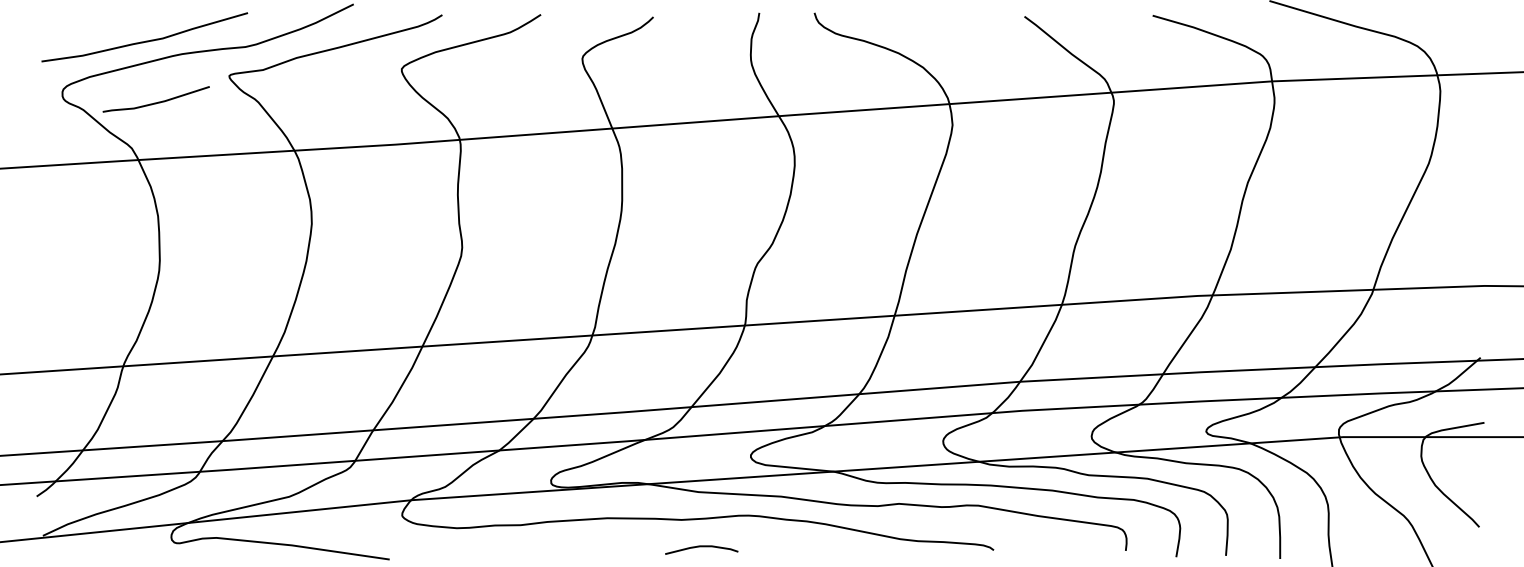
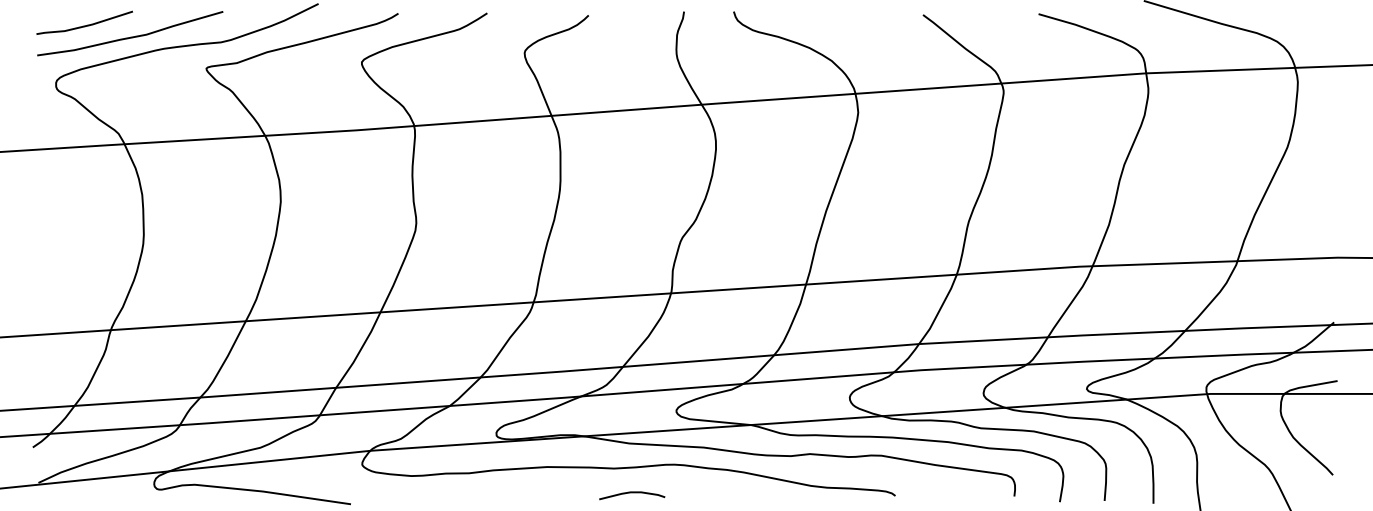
line: (155, 102) -> (84, 25), moved

